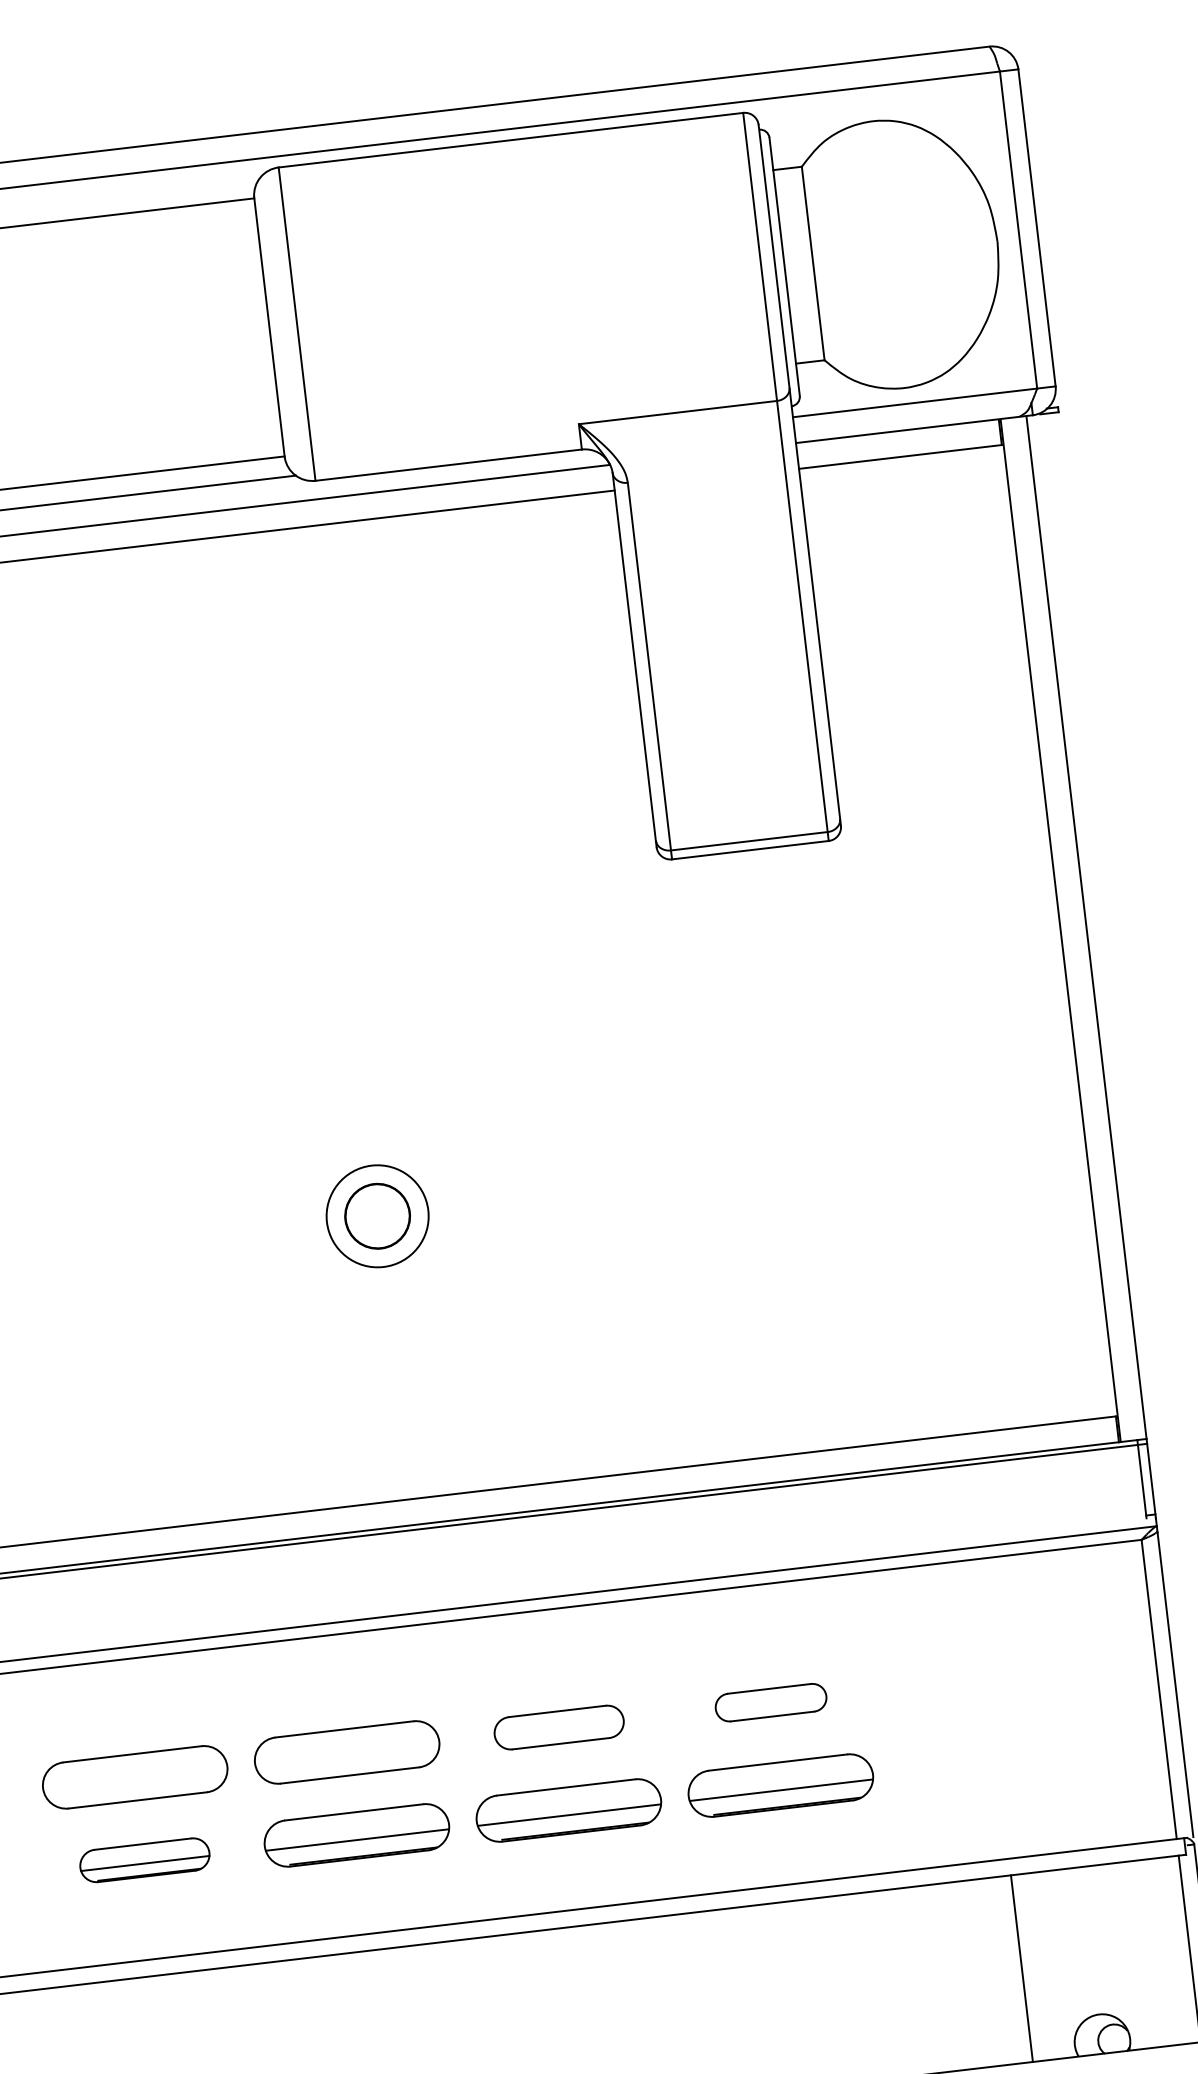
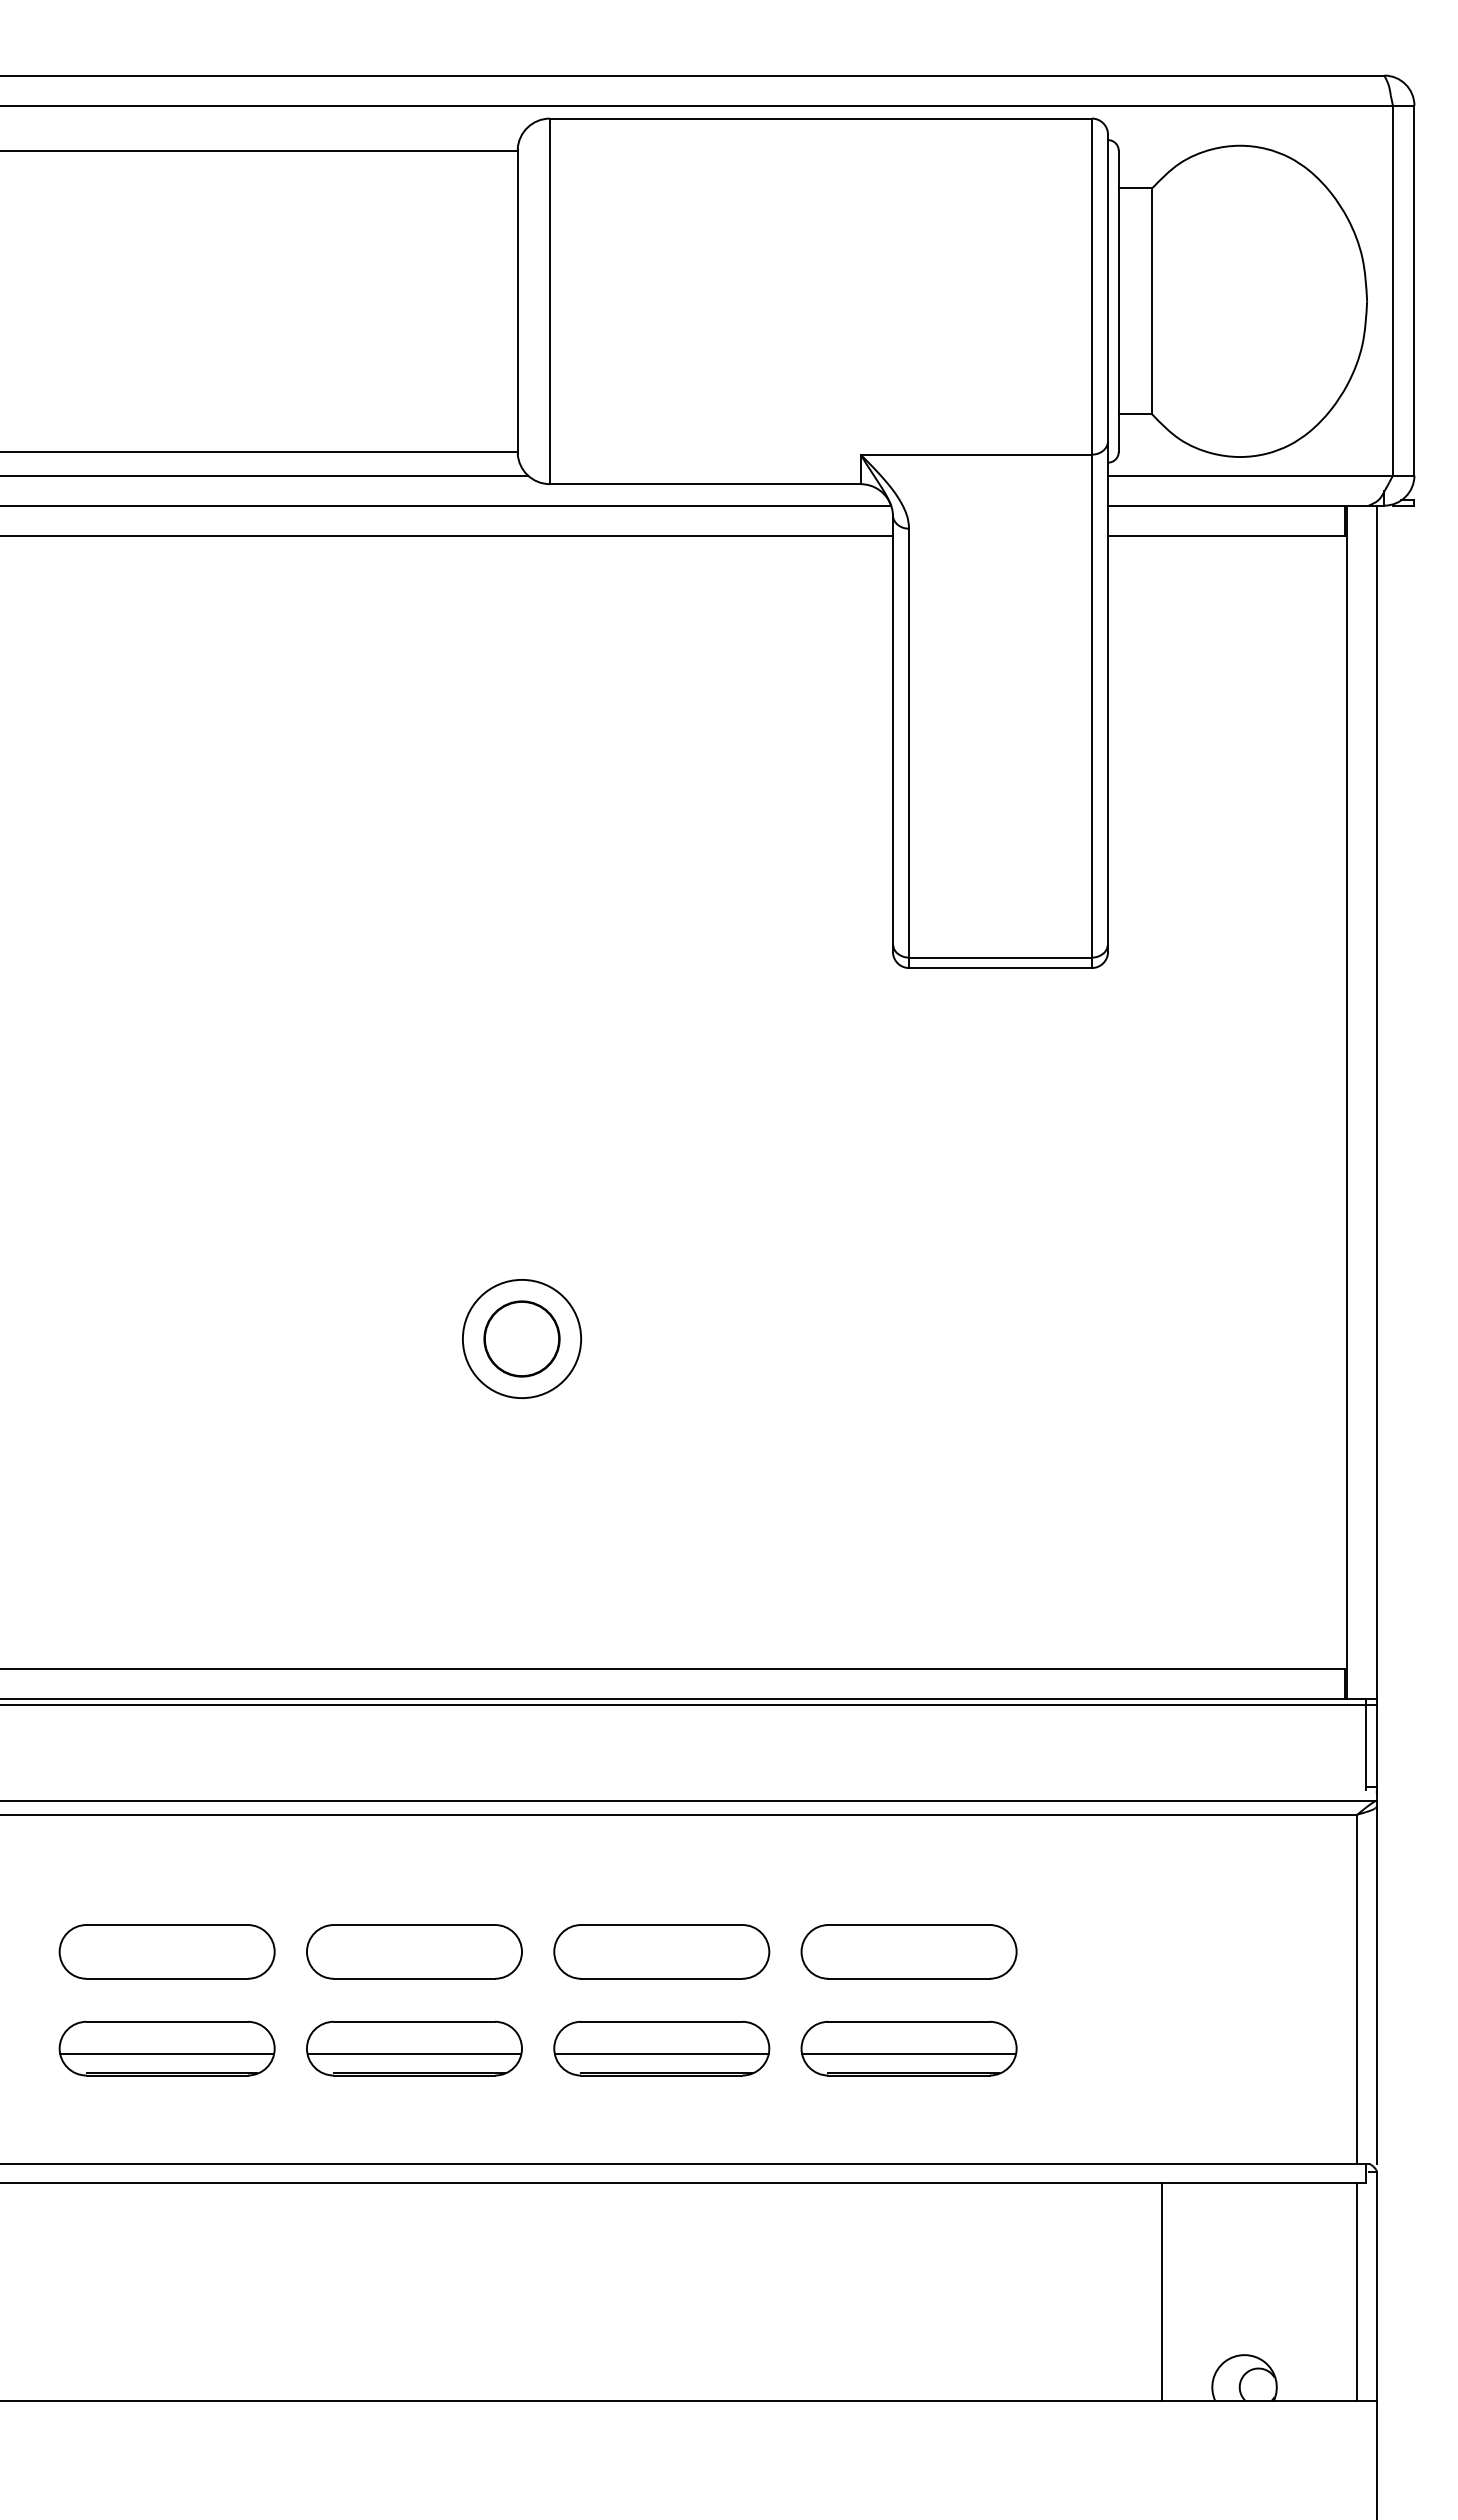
part: (770, 1702) -> (908, 1951), size x1.67
part: (558, 1727) -> (661, 1951), size x1.43
part: (144, 1860) -> (166, 2048), size x1.43

